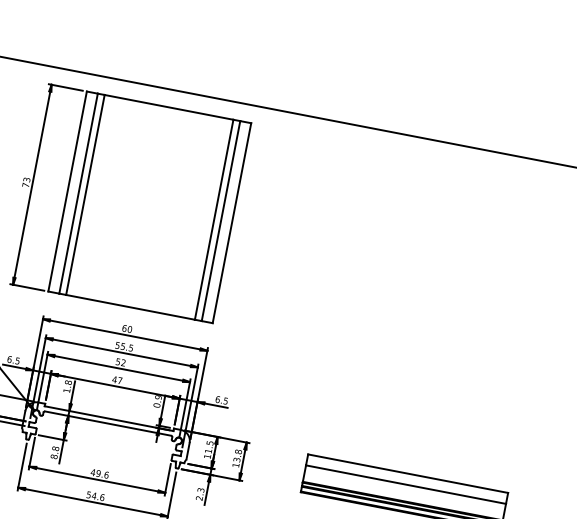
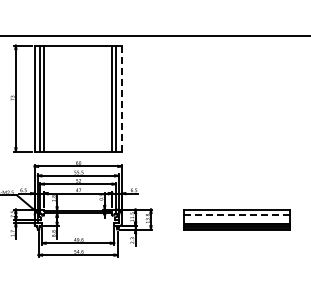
line: (231, 224) -> (121, 99), solid -> dashed
line: (405, 484) -> (236, 215), solid -> dashed

